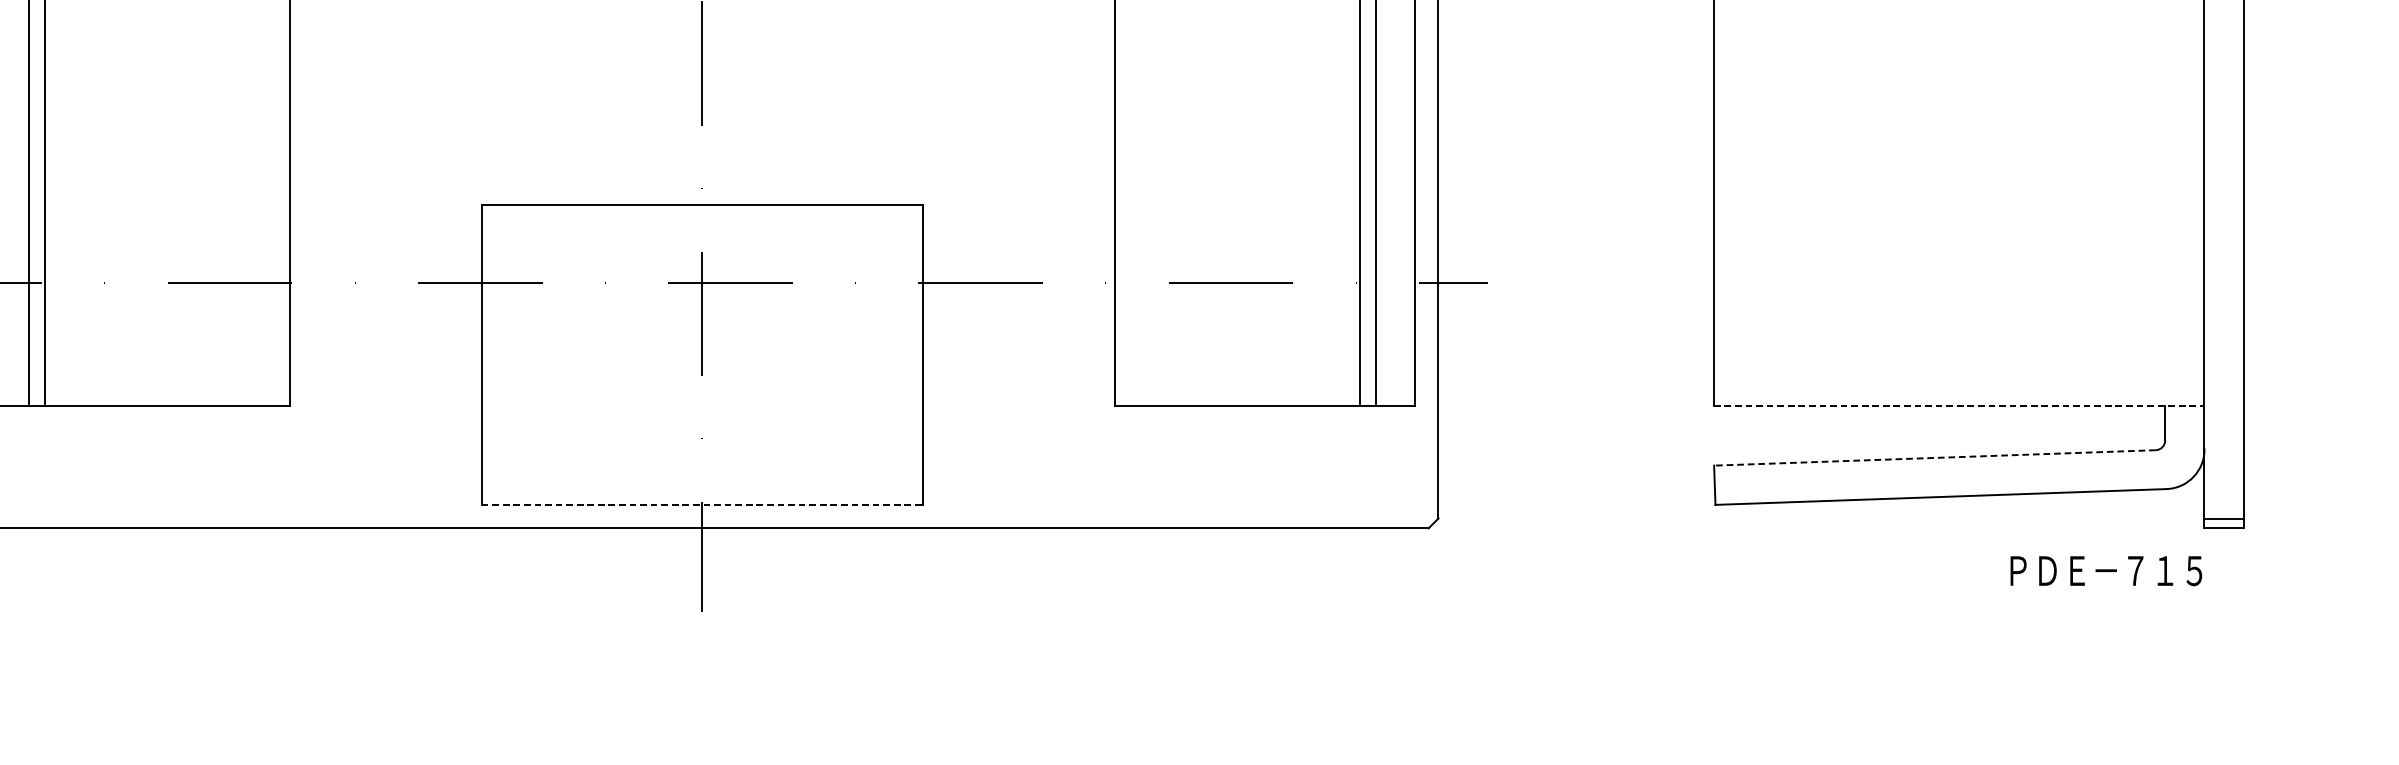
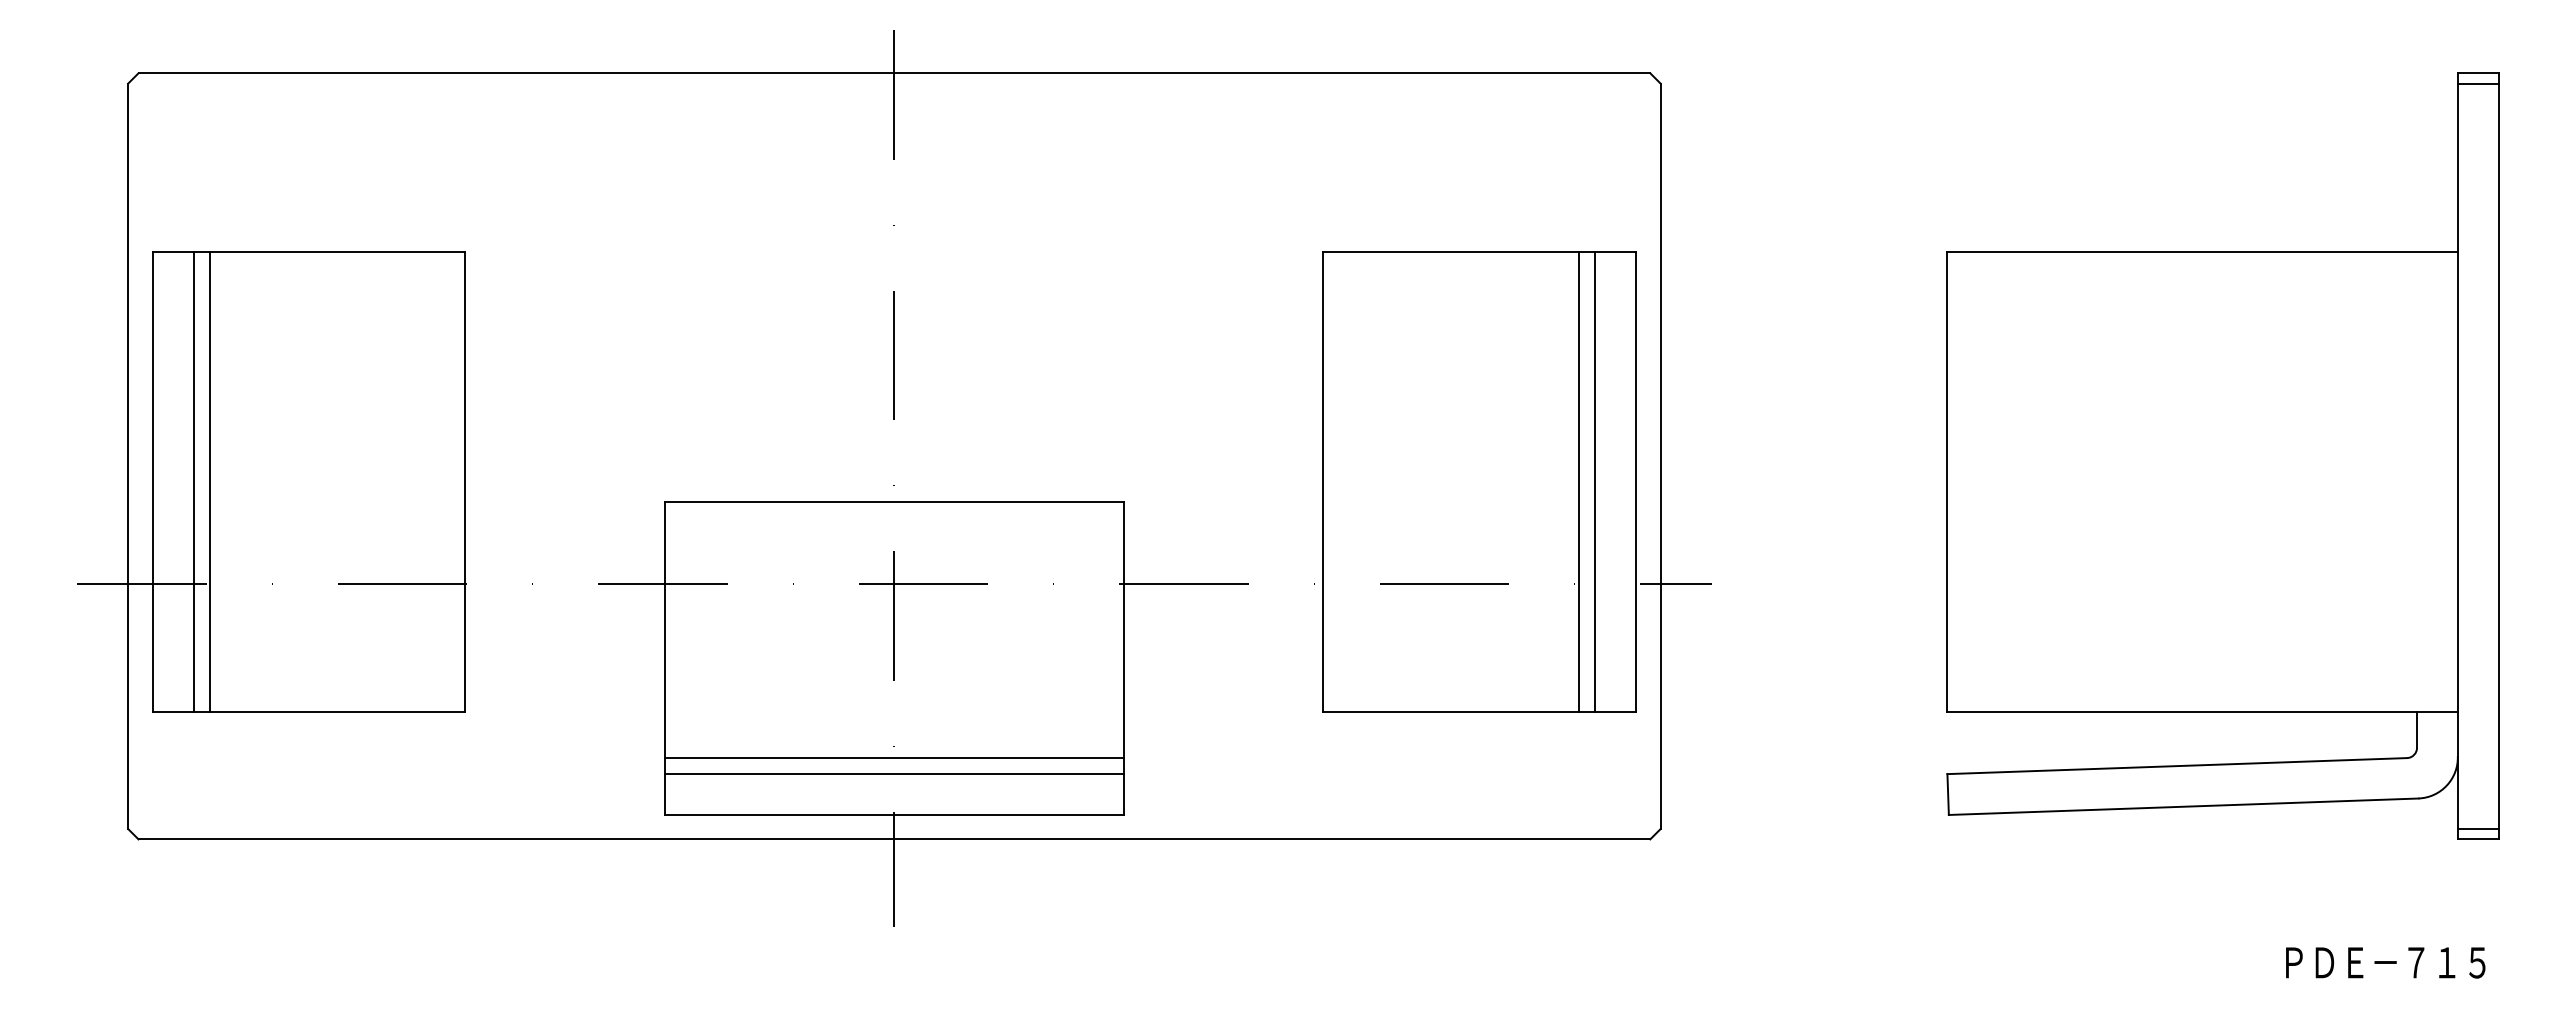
line: (1959, 405) -> (2202, 711), dashed -> solid
line: (702, 449) -> (894, 757), added
line: (1934, 458) -> (2176, 766), dashed -> solid
line: (702, 466) -> (894, 774), added
line: (702, 504) -> (894, 814), dashed -> solid
text: (2106, 570) -> (2385, 962), moved

